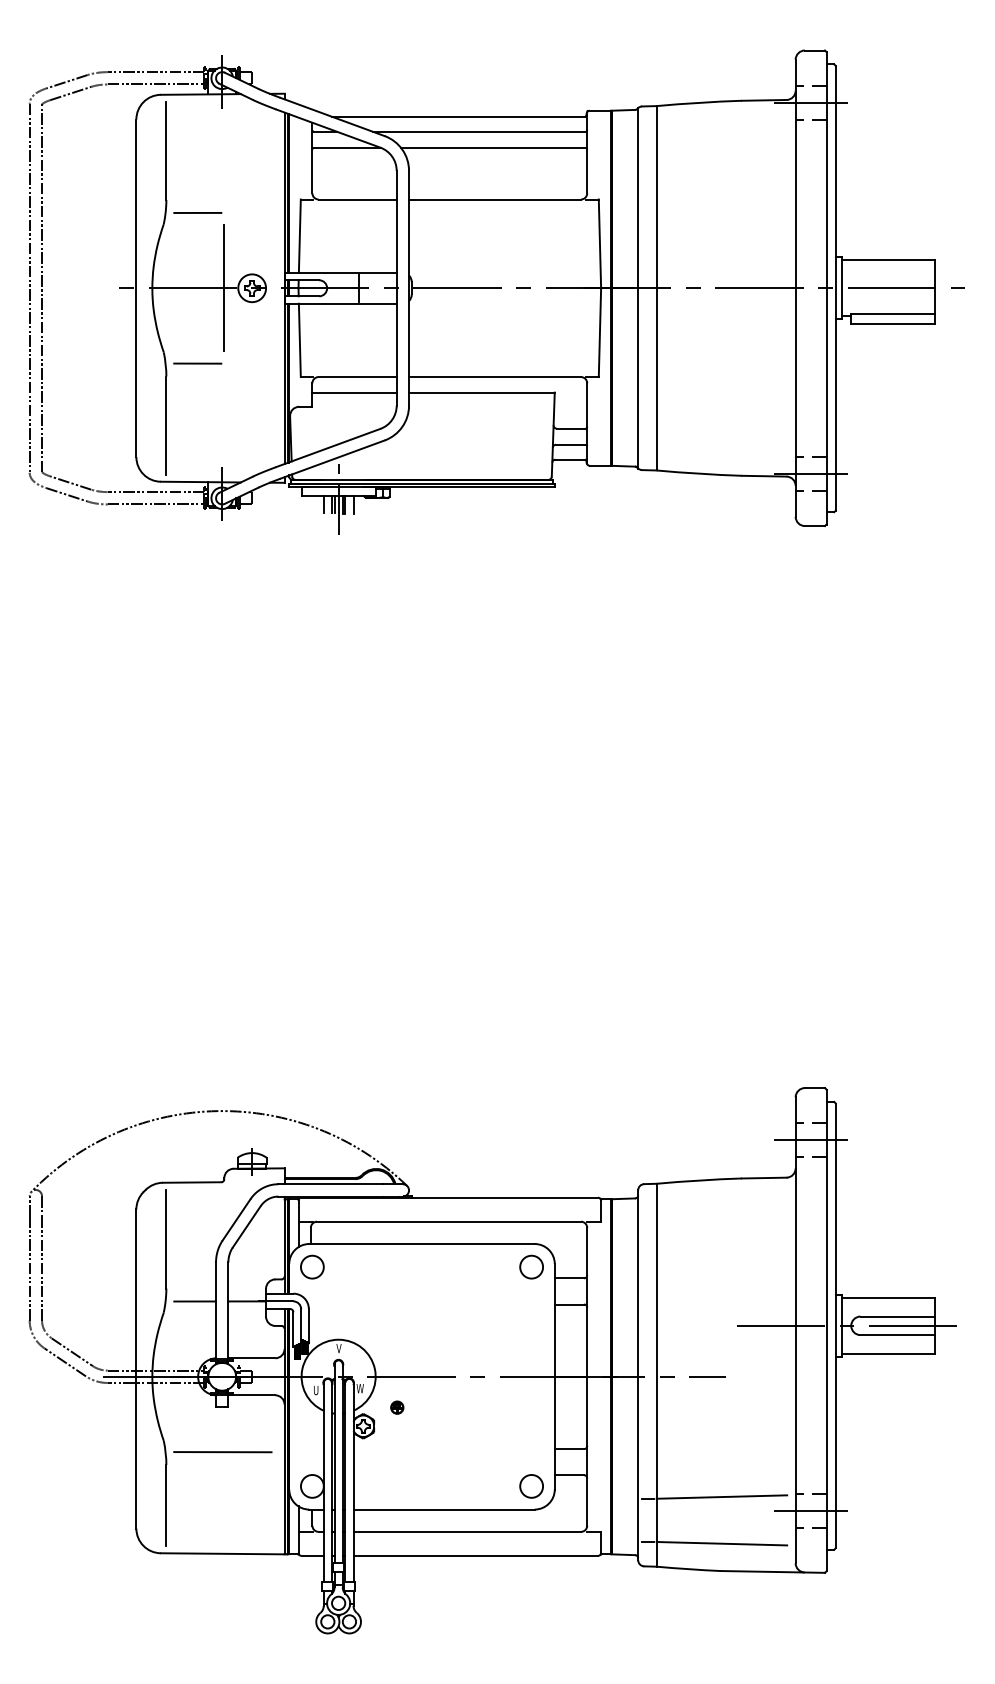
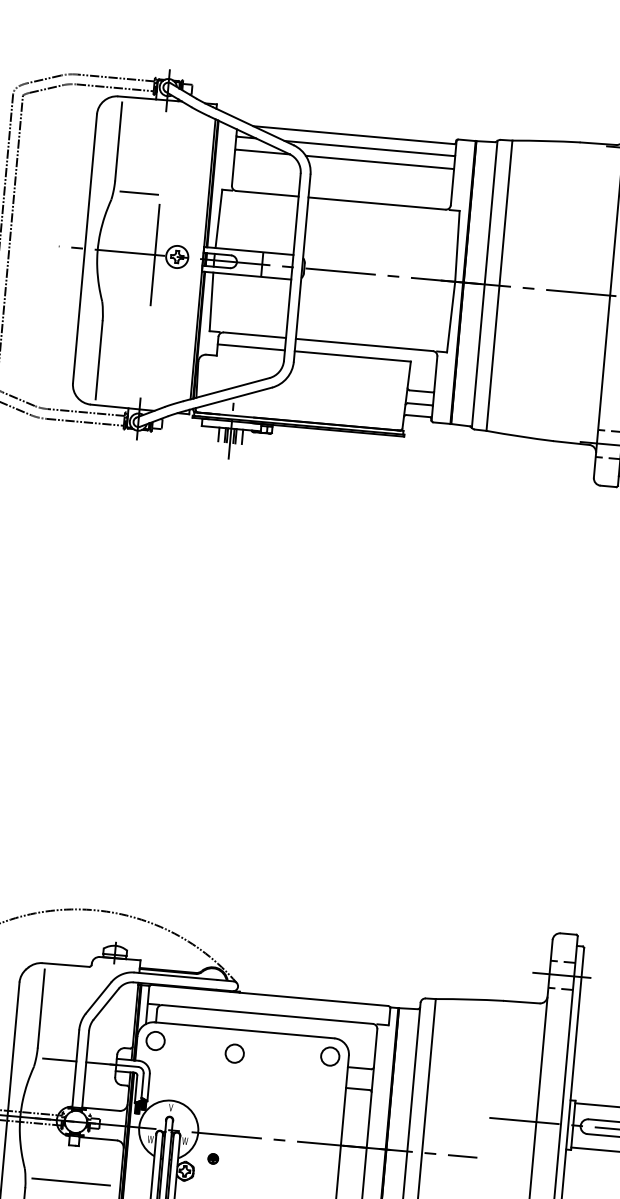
line: (197, 363) -> (128, 313), removed
circle: (412, 1273) -> (234, 1053), added
text: (316, 1390) -> (150, 1139), U -> W

